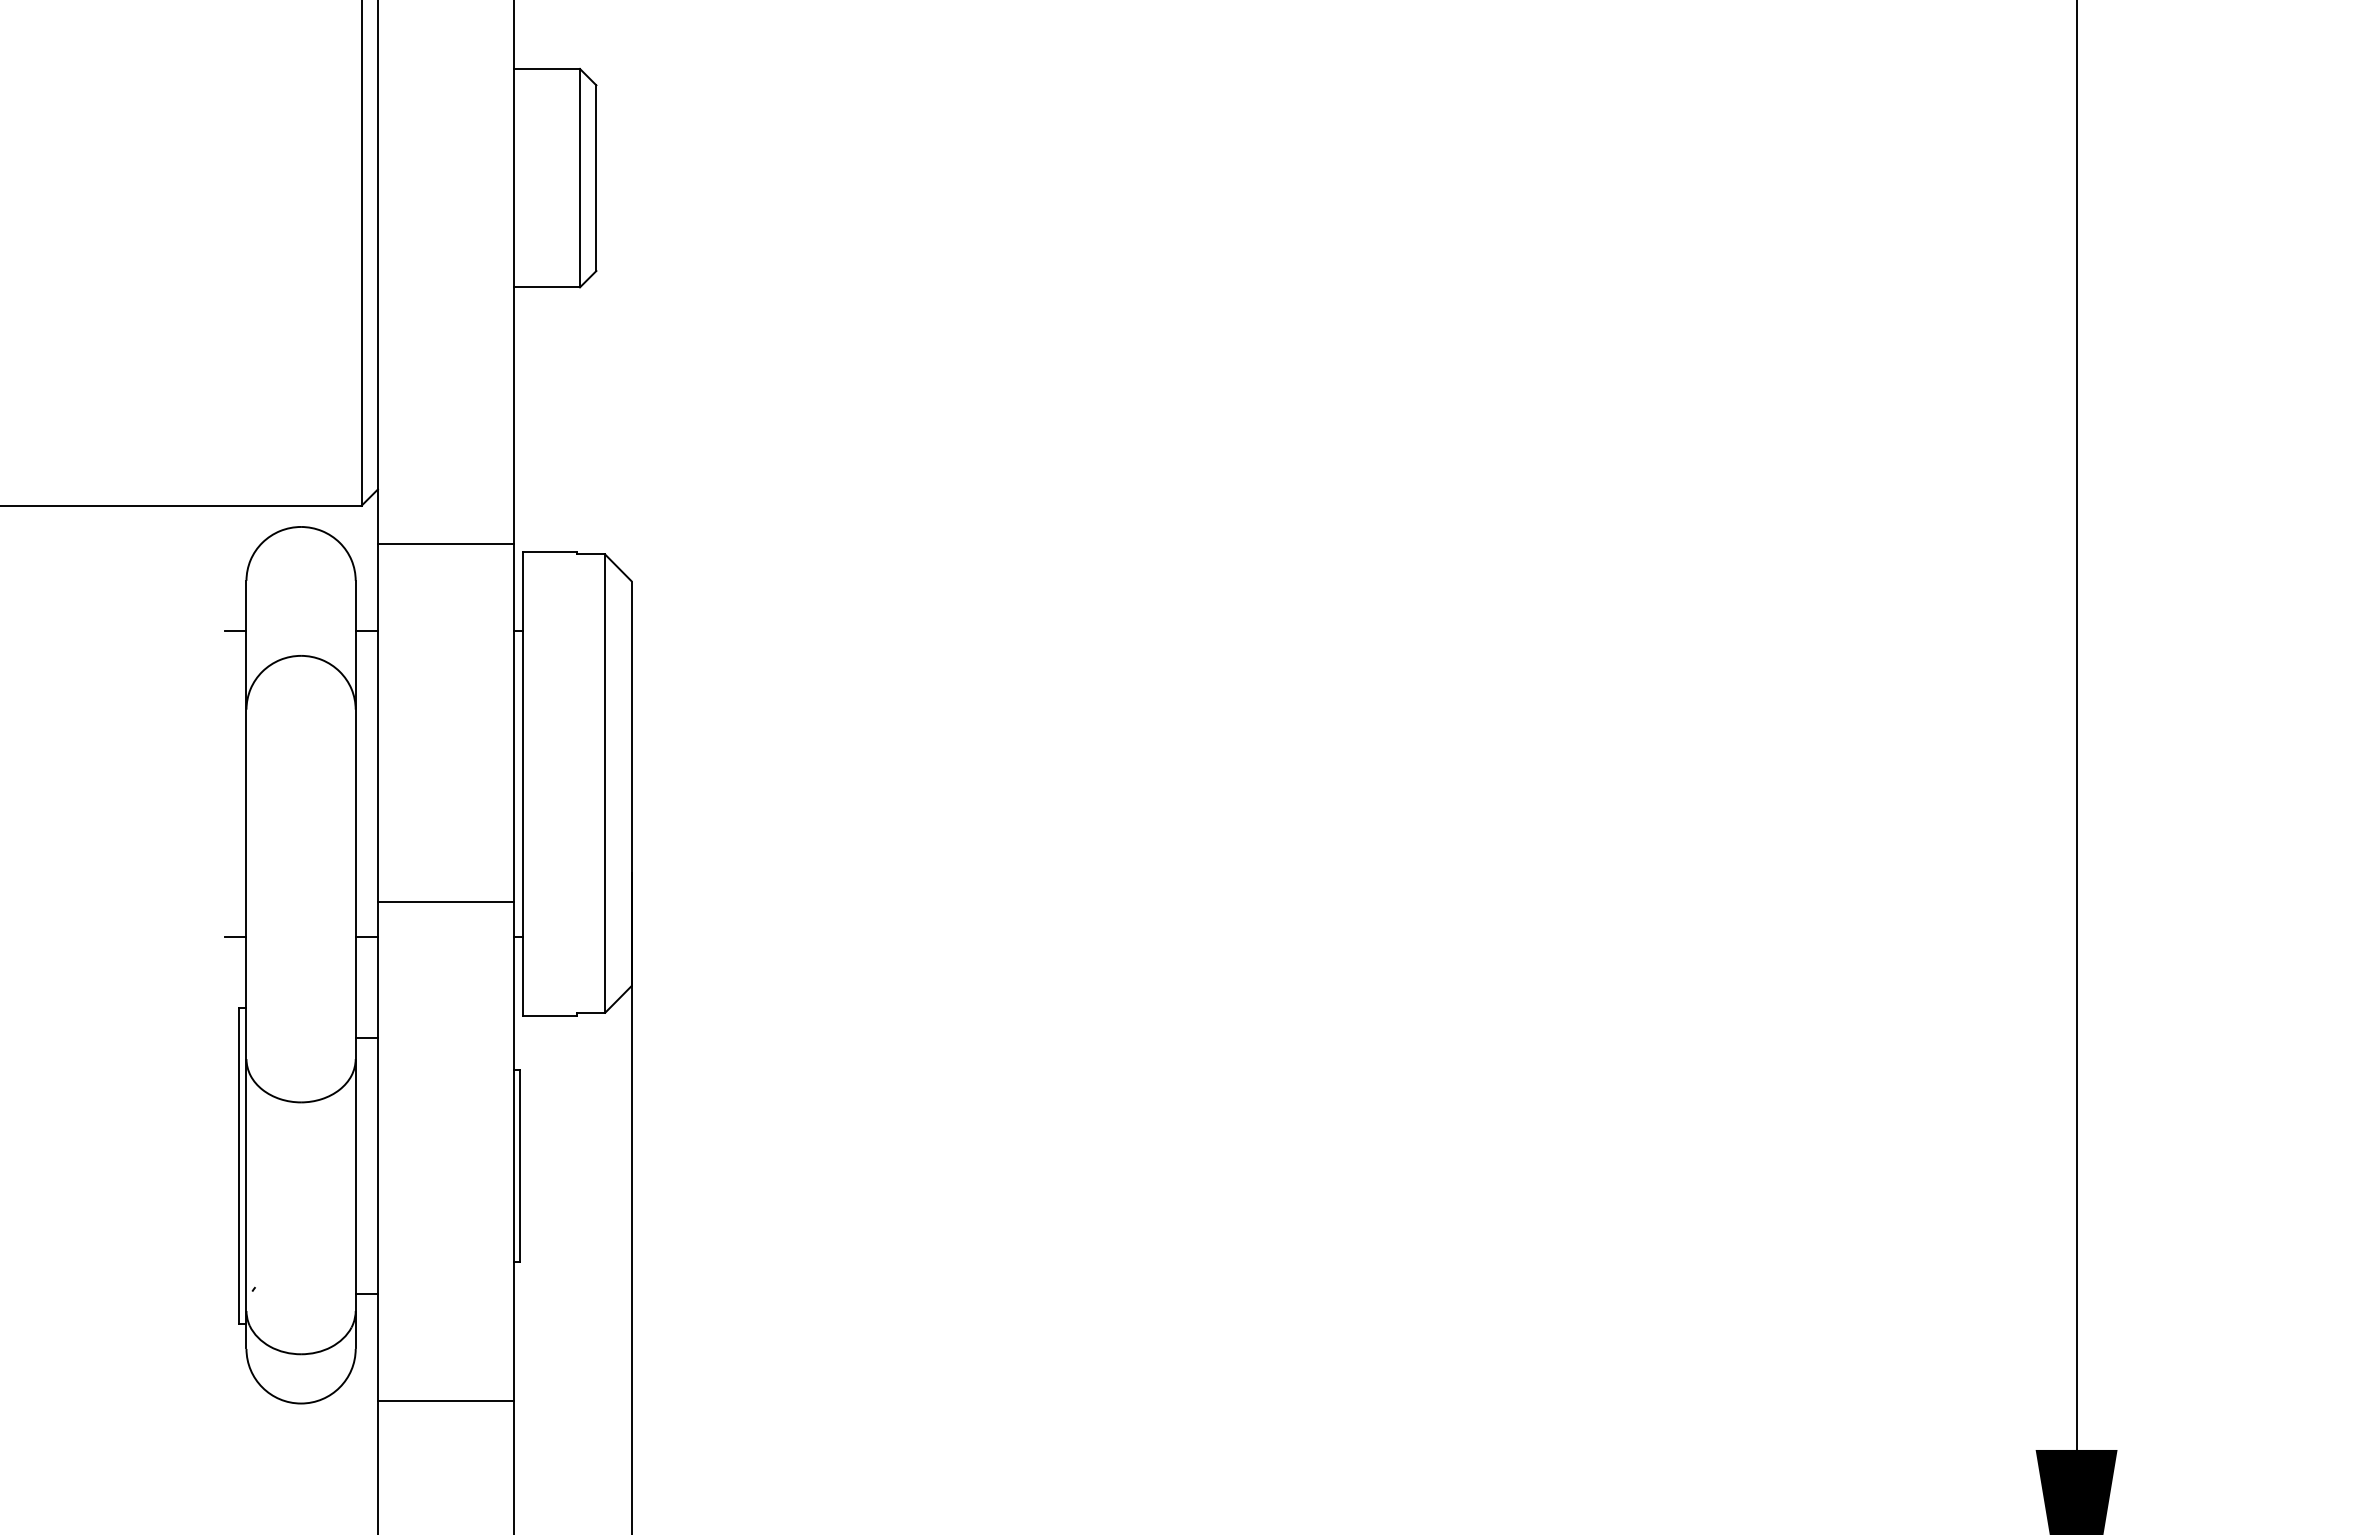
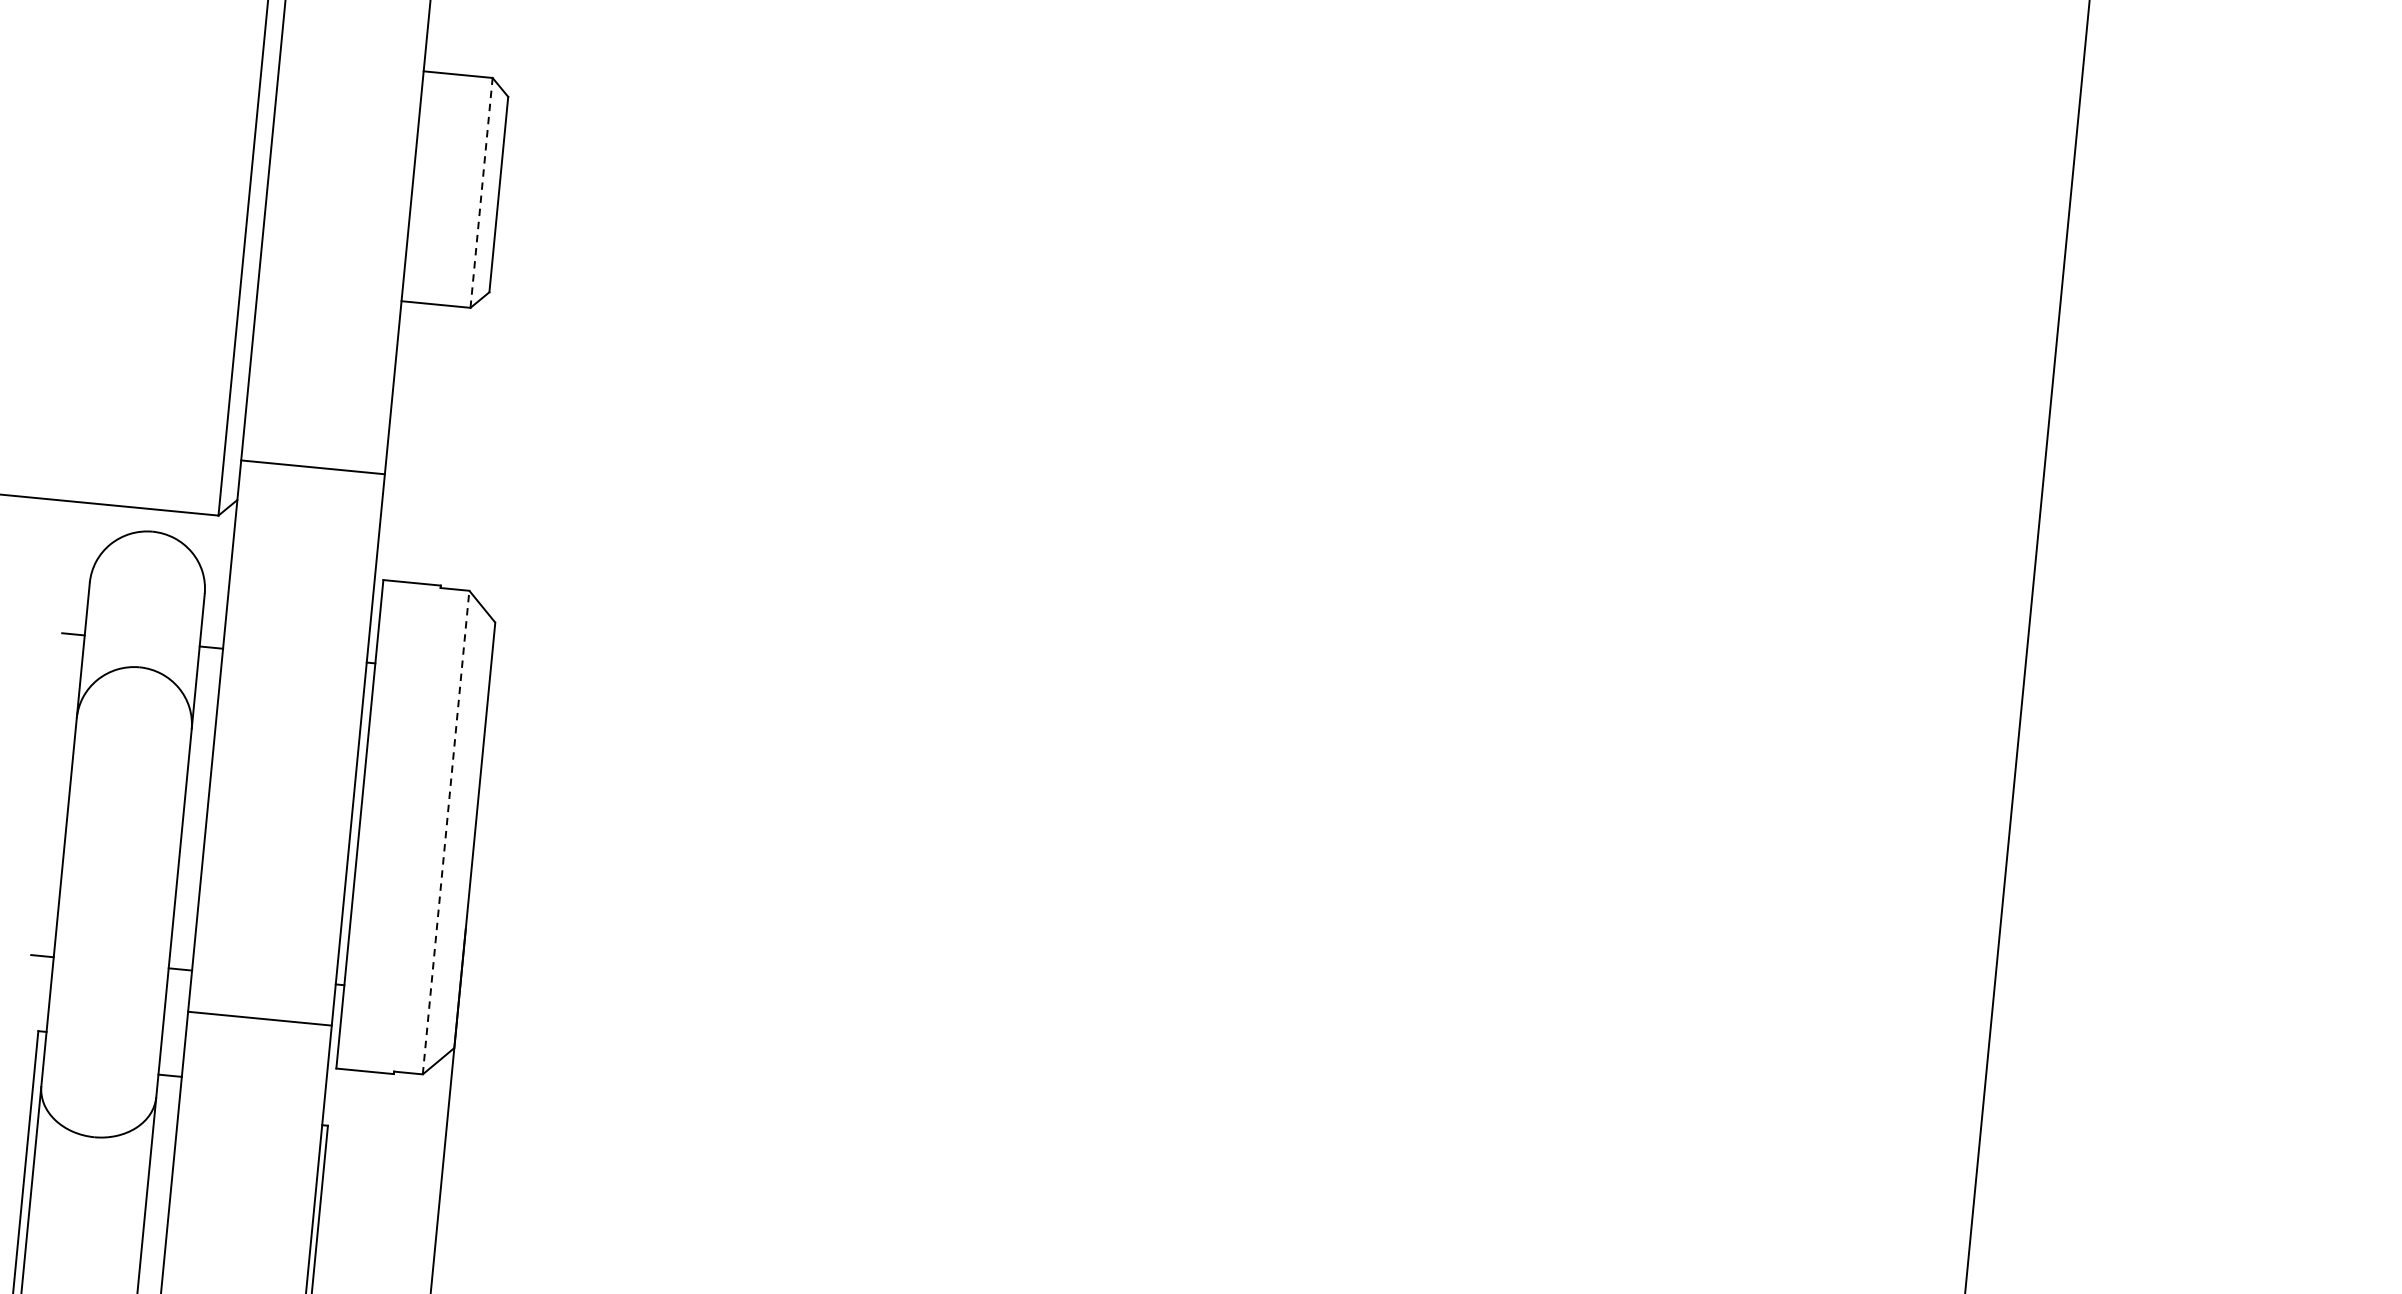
line: (580, 177) -> (482, 192), solid -> dashed
line: (445, 543) -> (312, 466), moved
line: (604, 783) -> (446, 832), solid -> dashed
line: (445, 901) -> (259, 1018), moved

